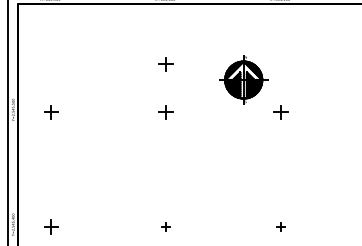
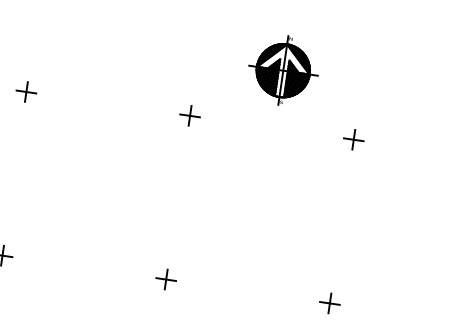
part: (165, 64) -> (199, 47), removed
part: (243, 79) -> (283, 69), moved
part: (165, 226) -> (165, 278), size x1.67
part: (280, 226) -> (329, 302), size x1.67

